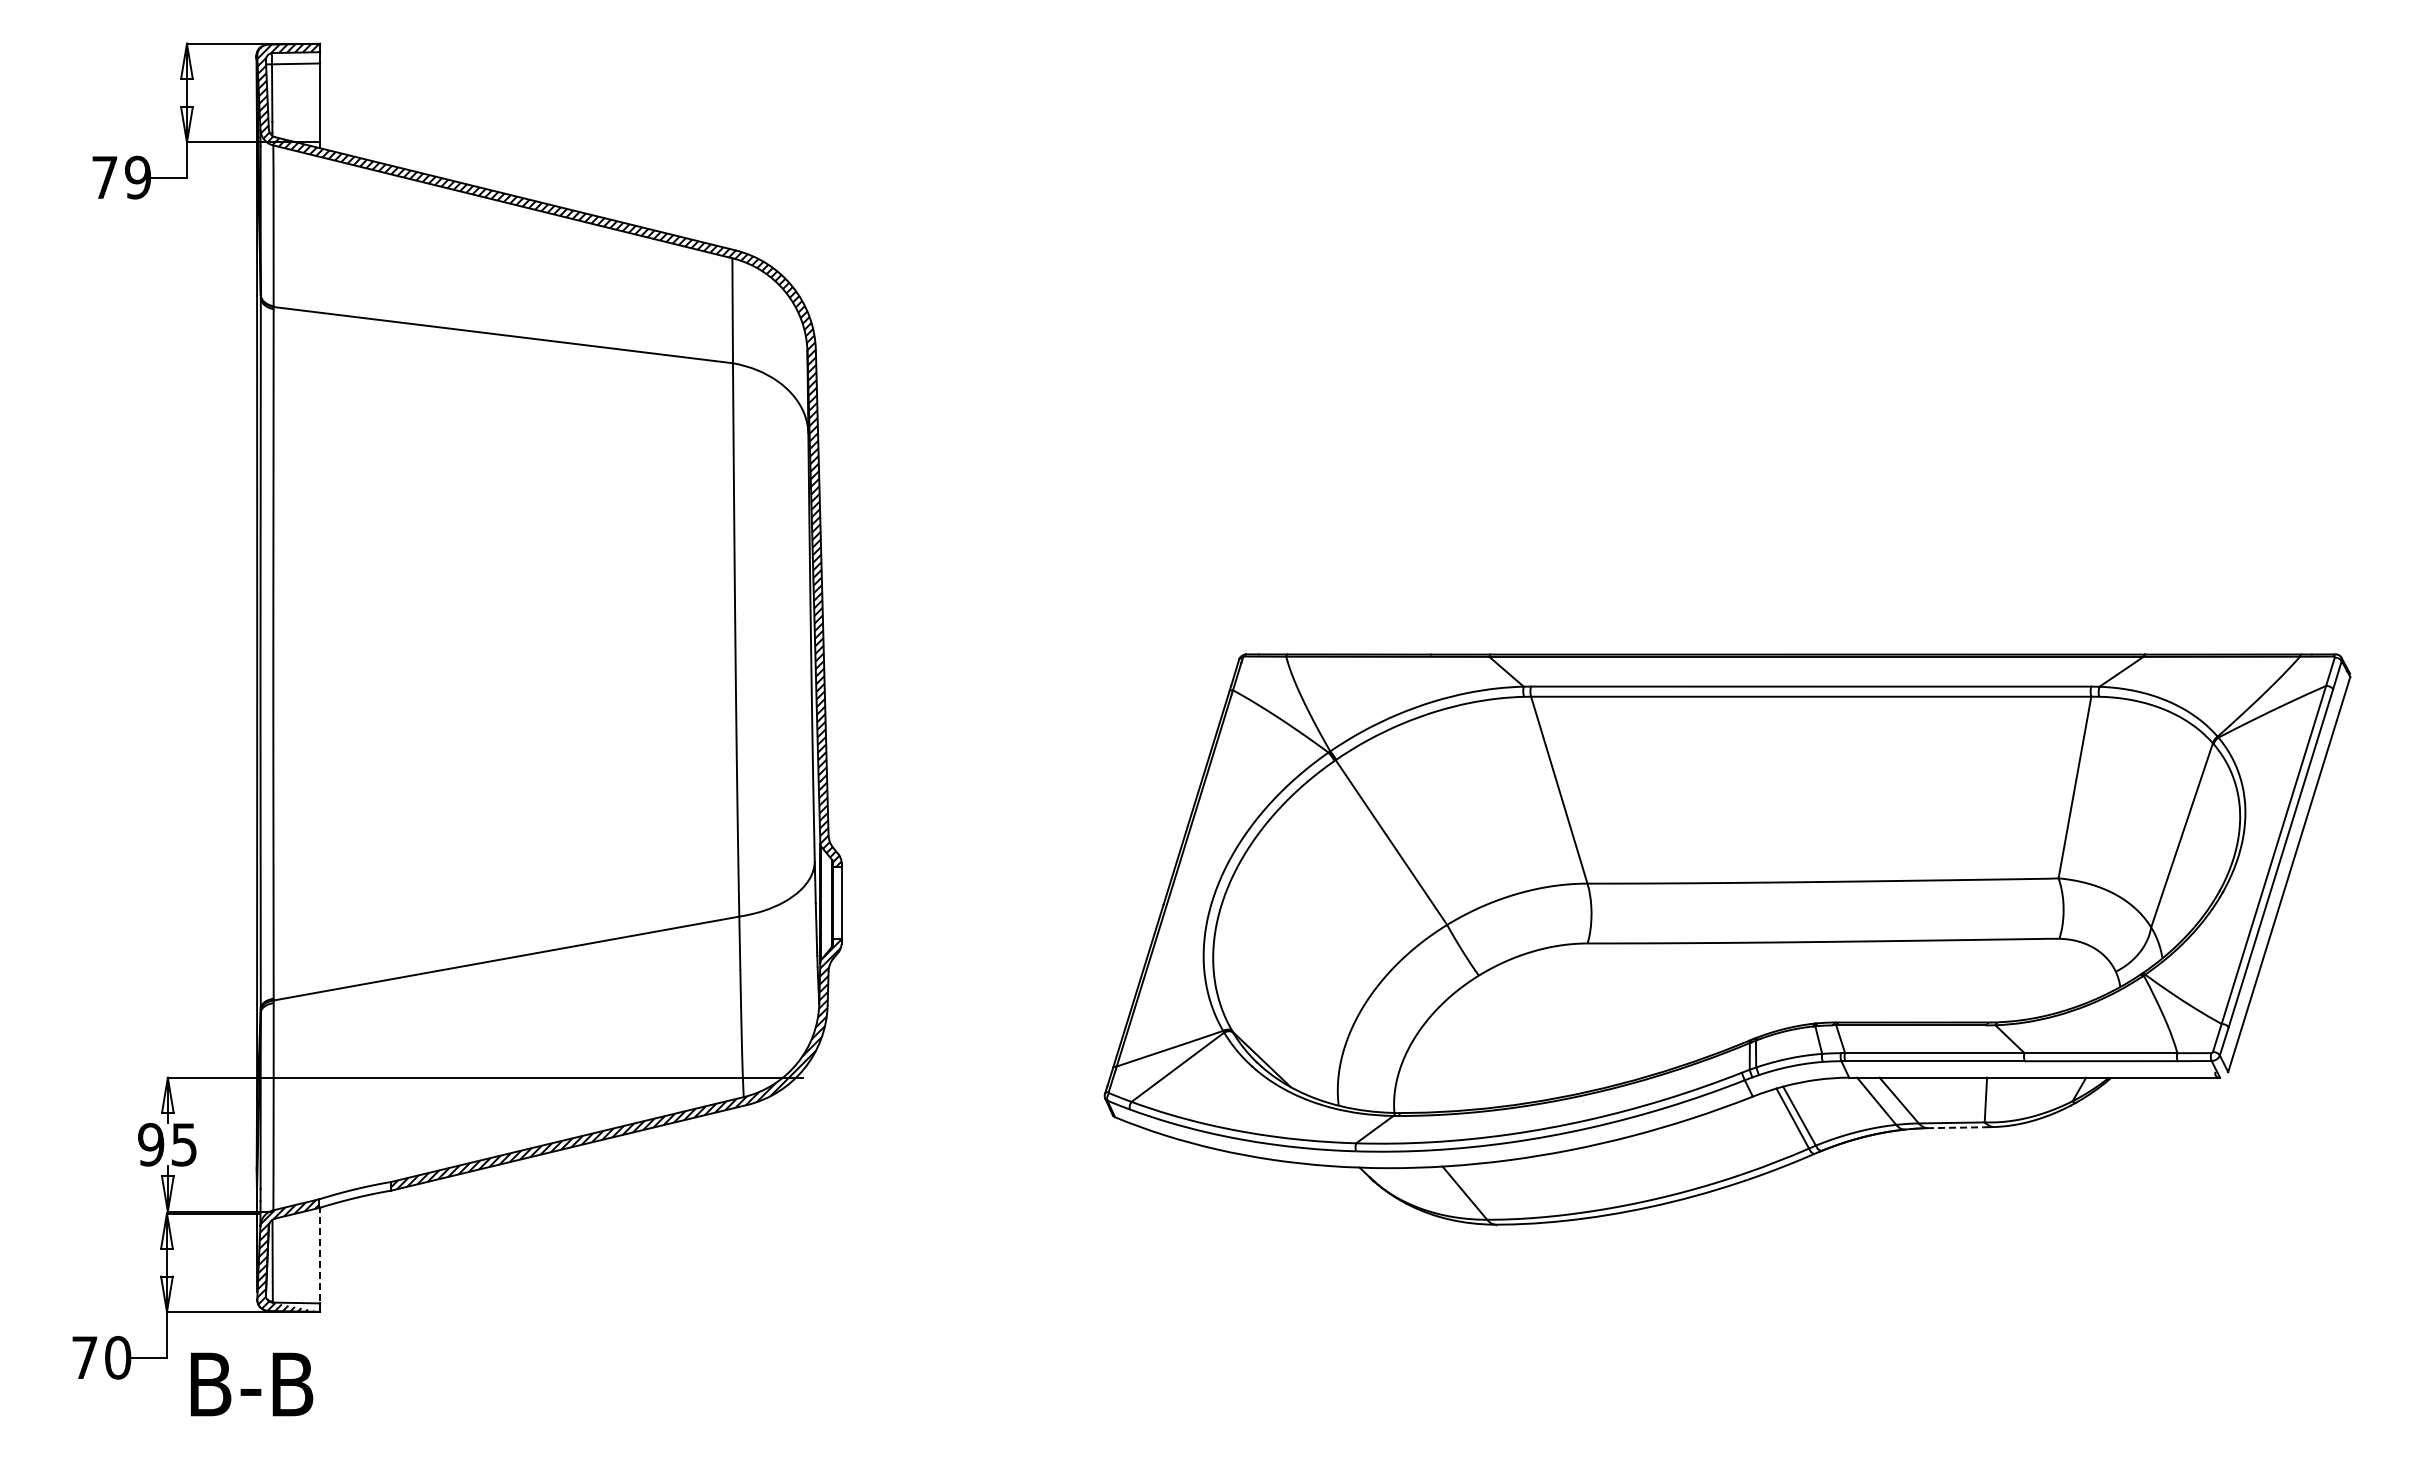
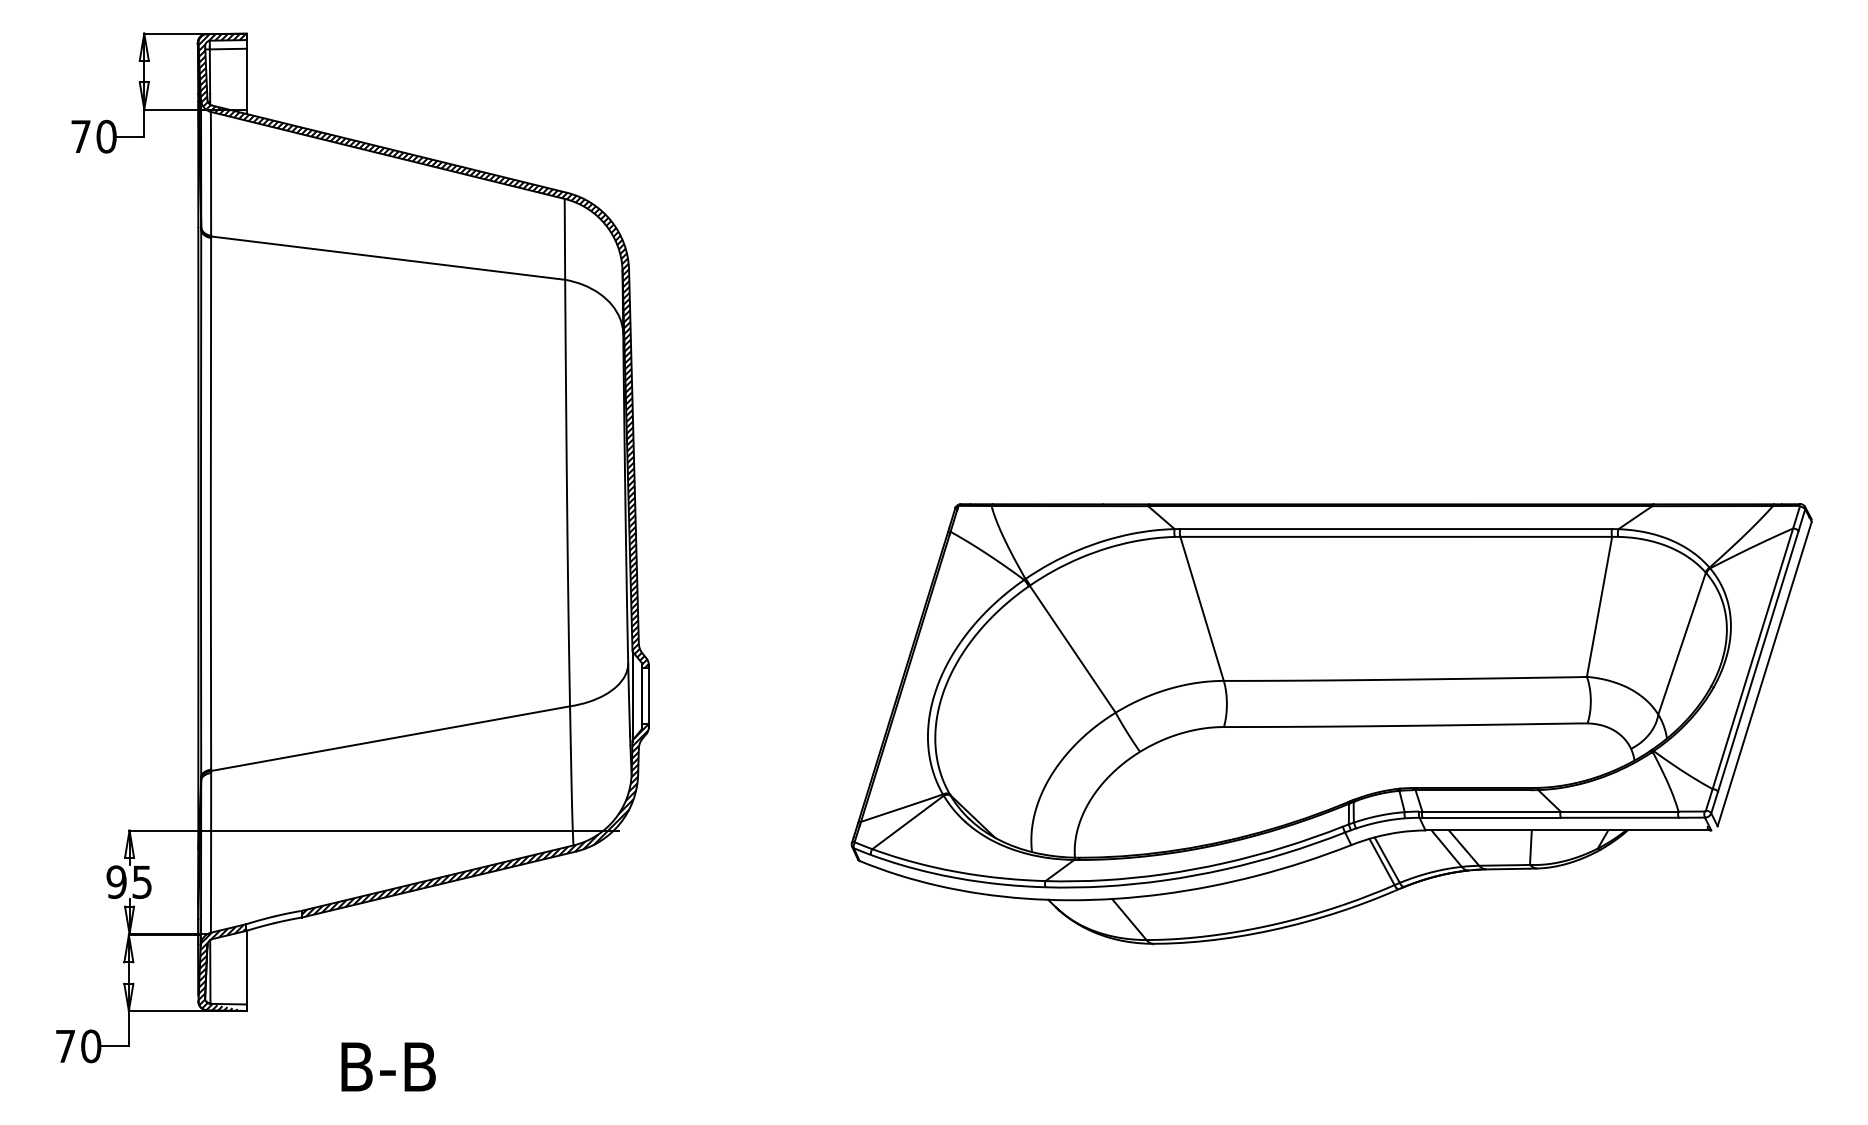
text: (138, 177) -> (106, 136), 79 -> 70
line: (1955, 1127) -> (1507, 868), dashed -> solid
line: (320, 1259) -> (247, 970), dashed -> solid
text: (252, 1384) -> (389, 1066), moved

